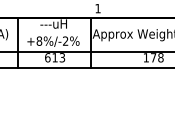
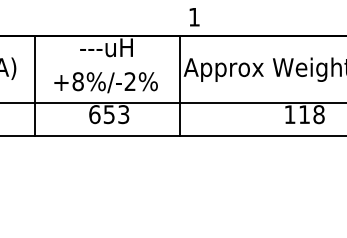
text: (54, 57) -> (108, 114), 613 -> 653
text: (153, 57) -> (304, 114), 178 -> 118

